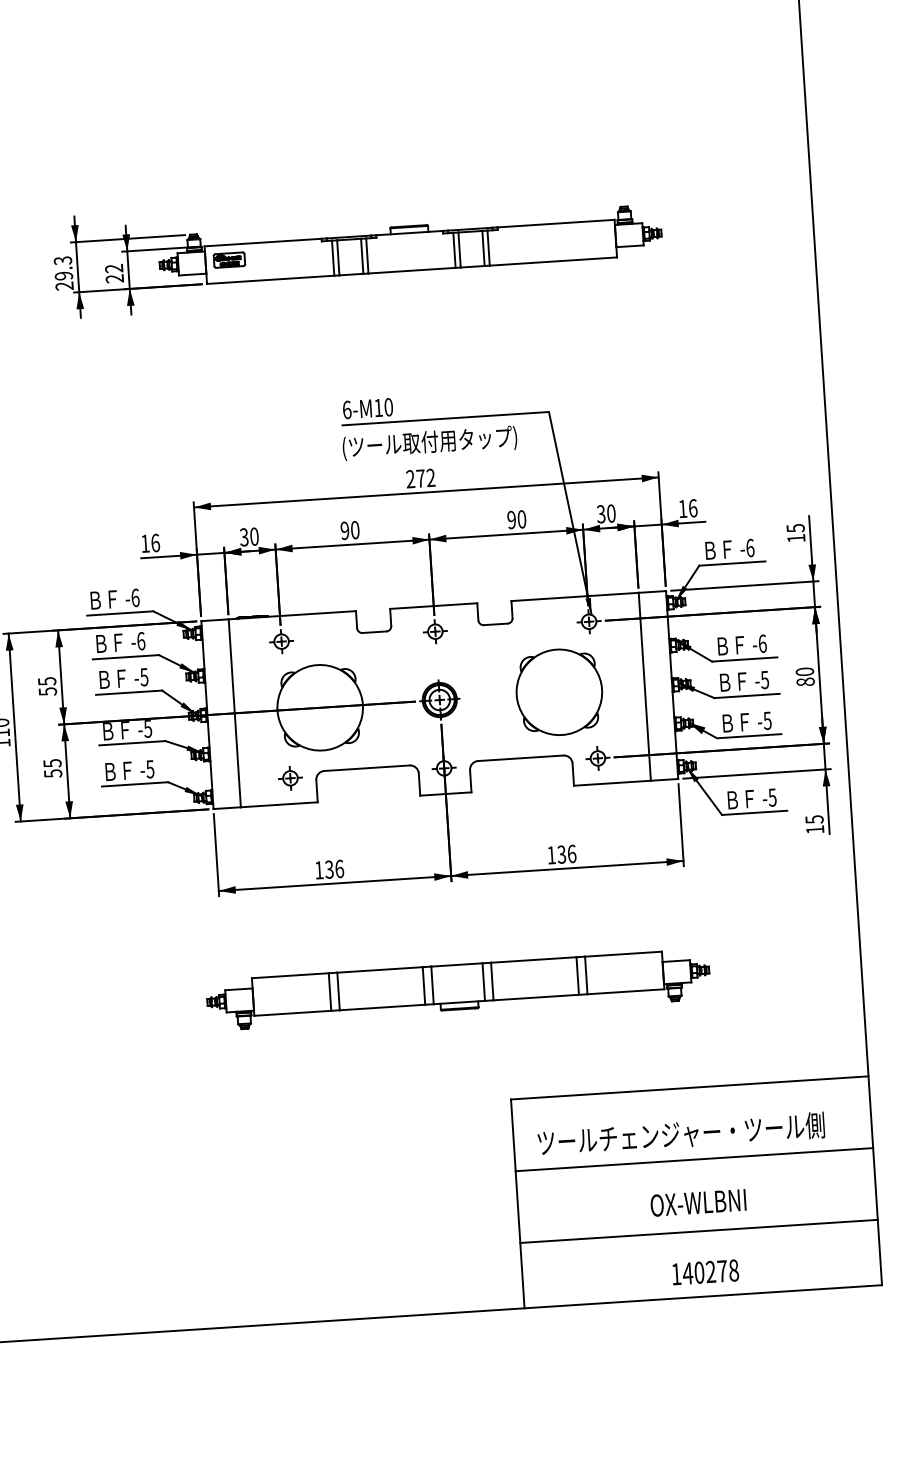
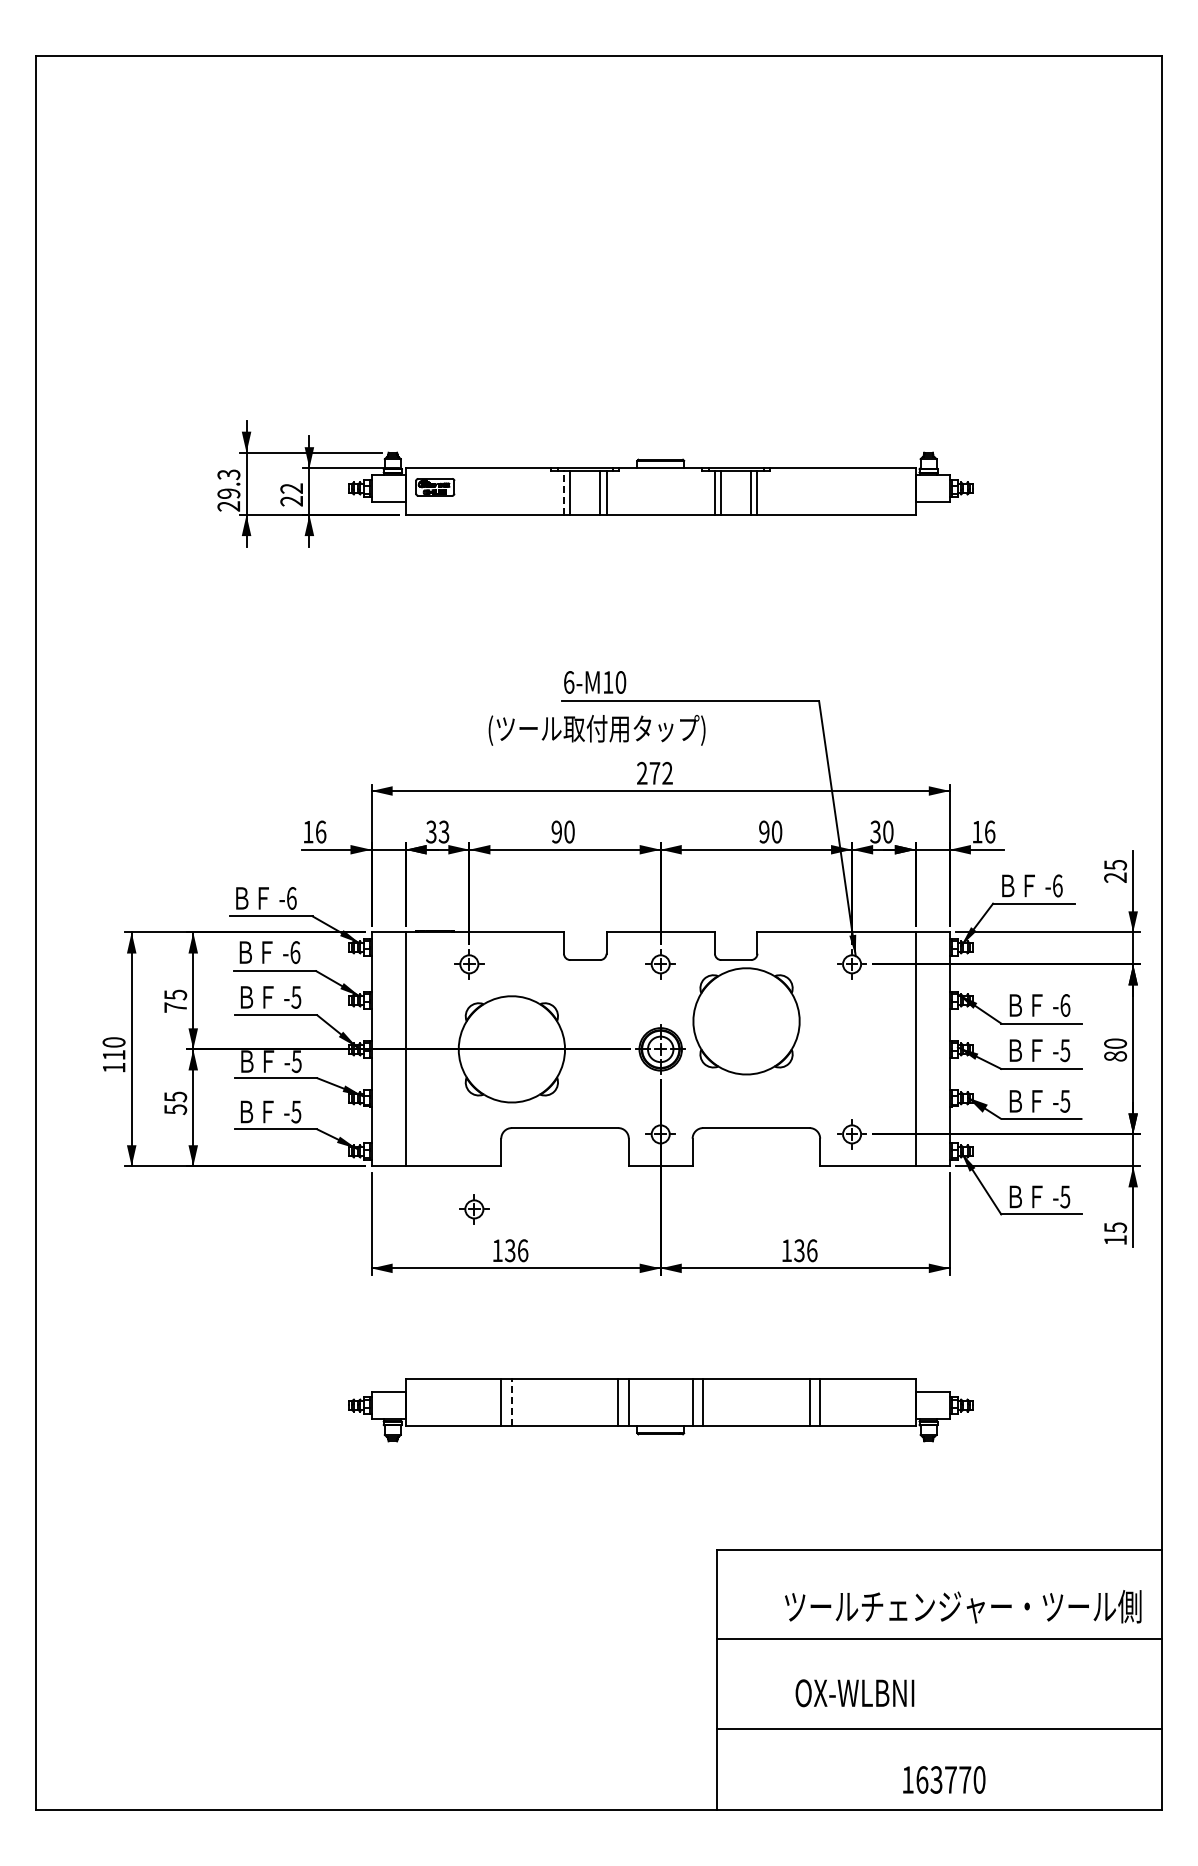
line: (332, 258) -> (563, 493), solid -> dashed
text: (429, 443) -> (596, 730), moved
text: (253, 536) -> (443, 831), 30 -> 33
text: (796, 538) -> (1115, 877), 15 -> 25
text: (47, 691) -> (175, 1007), 55 -> 75
part: (559, 692) -> (746, 1021), moved
part: (290, 778) -> (474, 1209), moved
line: (338, 990) -> (511, 1401), solid -> dashed
text: (681, 1133) -> (963, 1606), moved
text: (698, 1203) -> (854, 1693), moved
text: (710, 1271) -> (950, 1779), 140278 -> 163770

